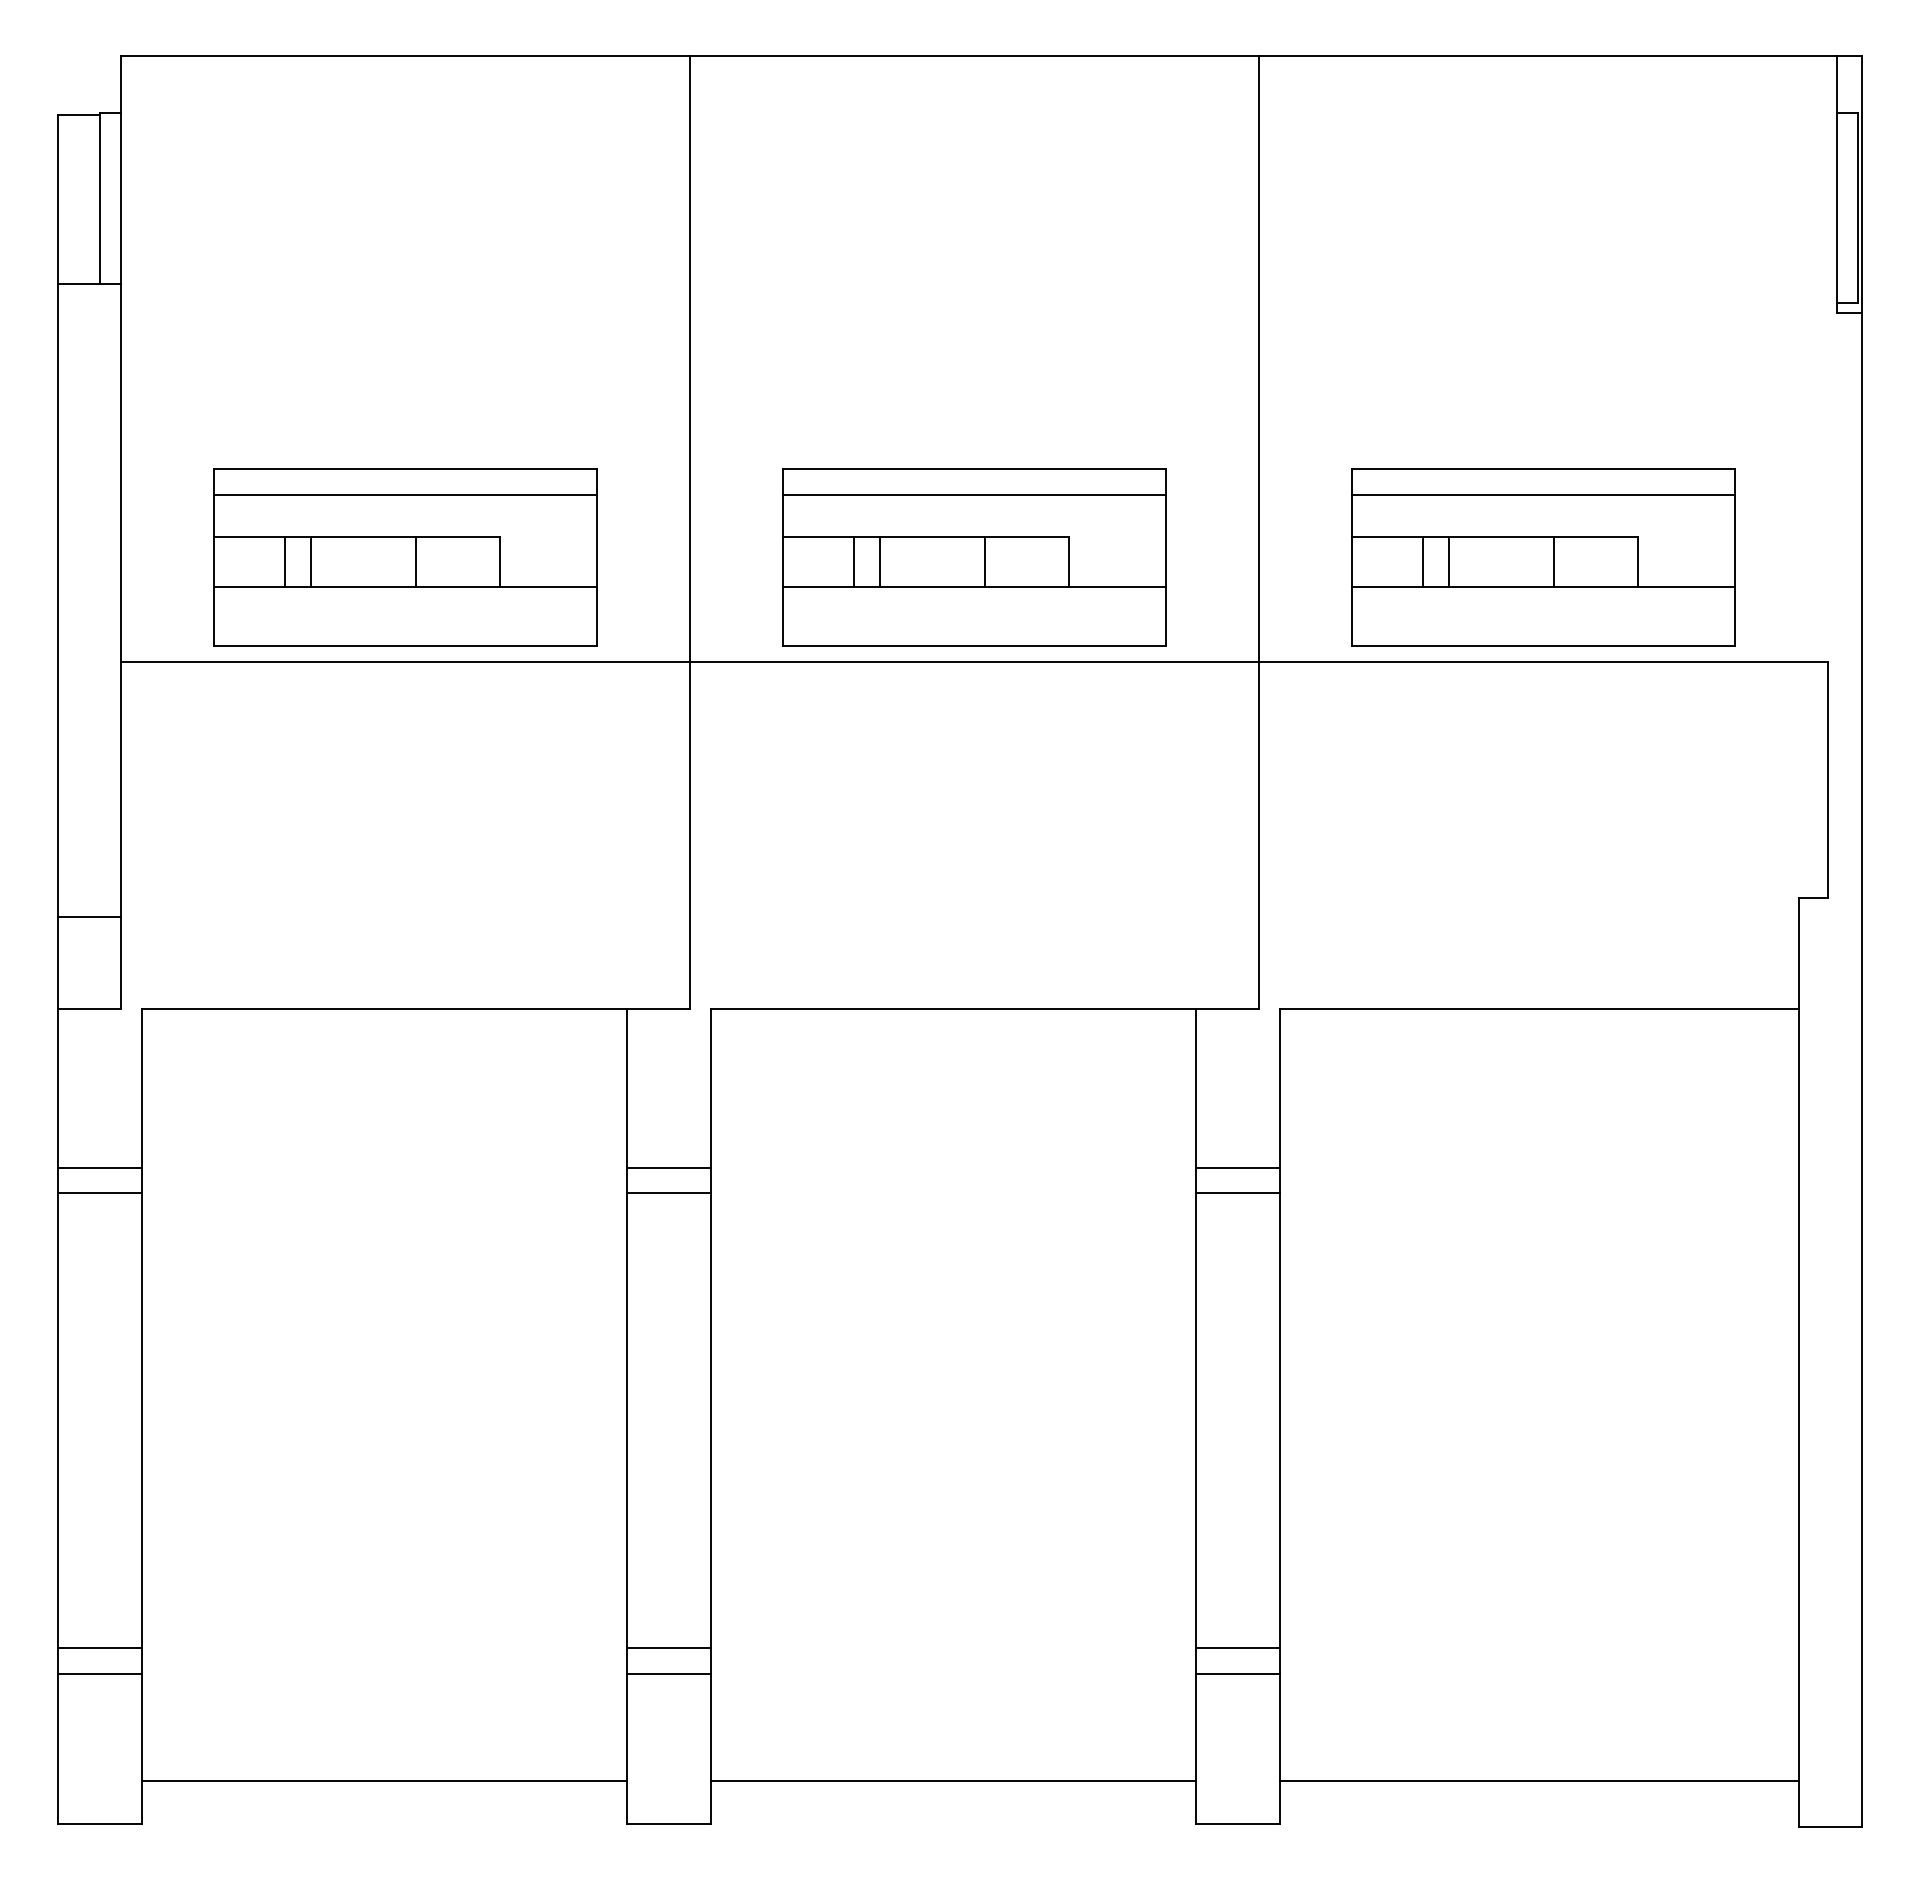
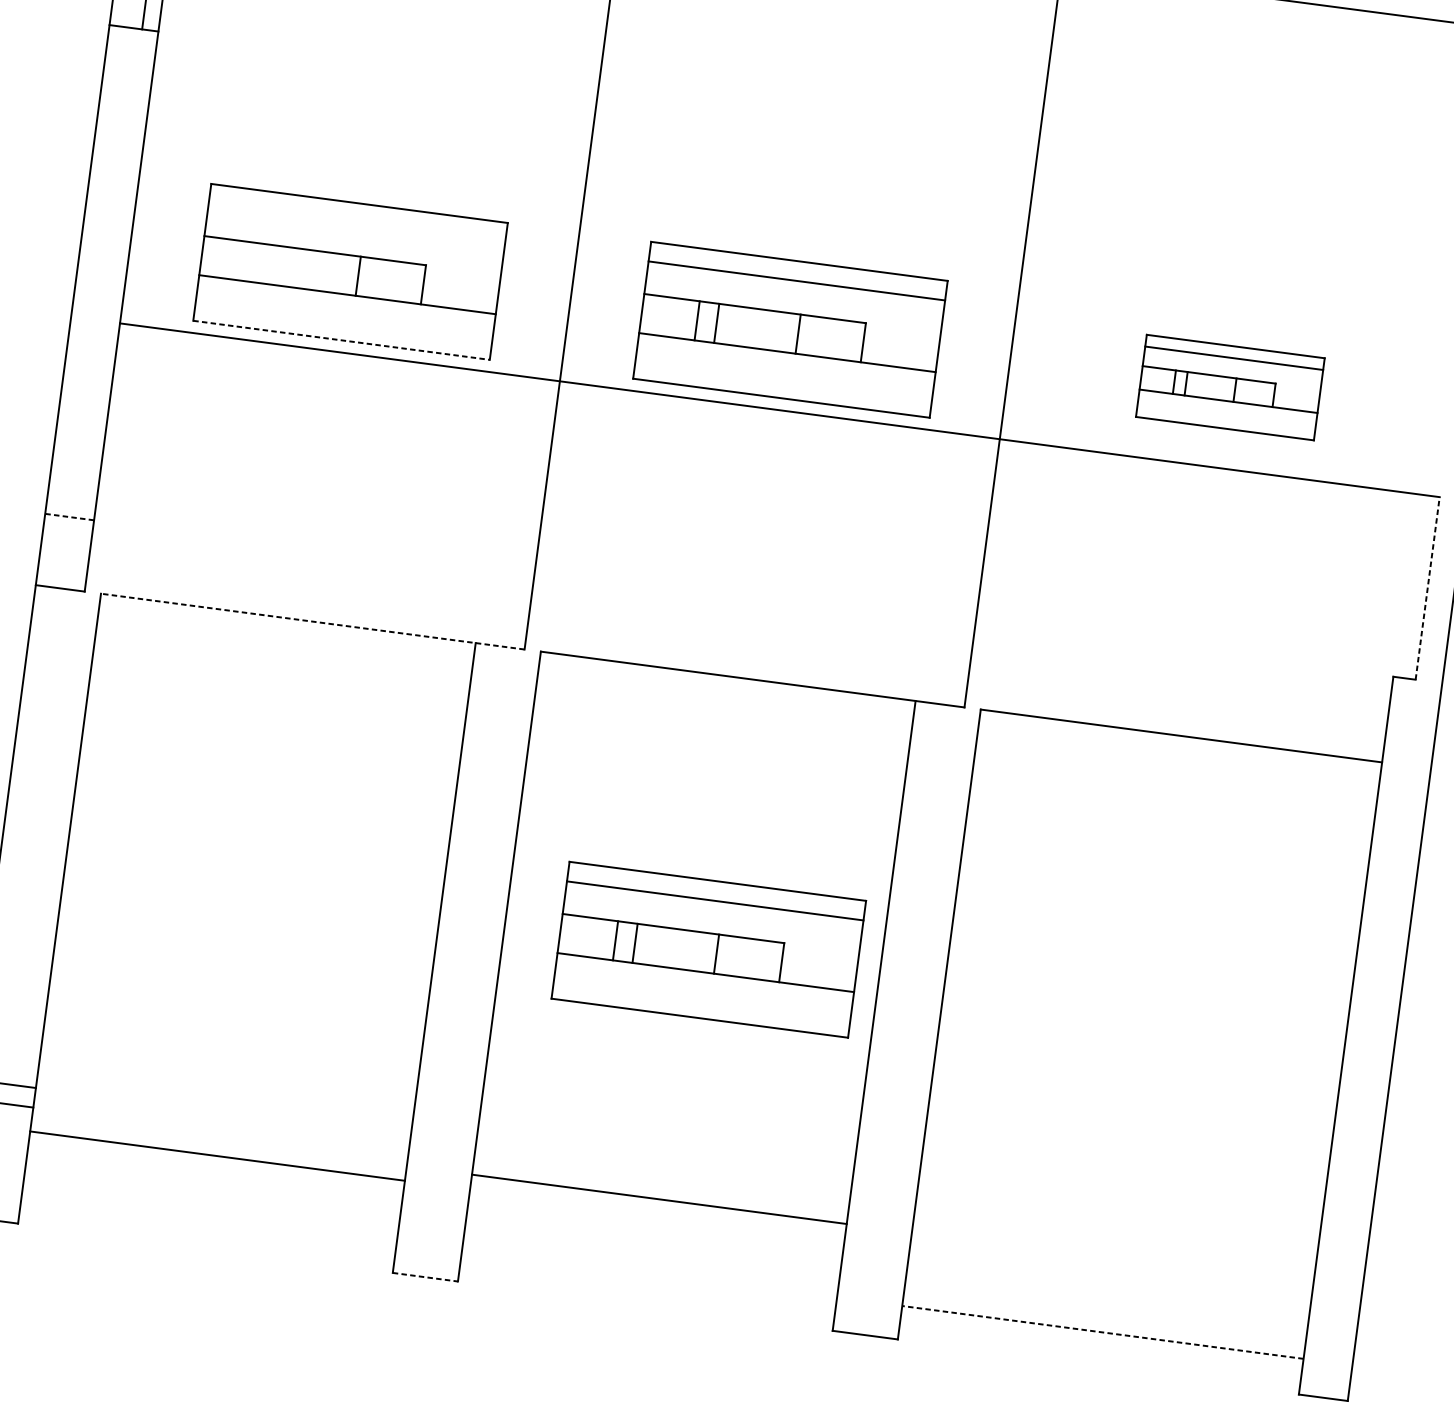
line: (405, 494) -> (357, 222), removed
part: (1543, 557) -> (1230, 387), size x0.6
line: (285, 561) -> (257, 262), removed
line: (310, 561) -> (276, 265), removed
line: (405, 646) -> (341, 340), solid -> dashed
line: (1827, 779) -> (1427, 587), solid -> dashed
line: (89, 916) -> (69, 516), solid -> dashed
line: (415, 1008) -> (312, 621), solid -> dashed
line: (99, 1167) -> (52, 712), removed
line: (668, 1167) -> (491, 769), removed
line: (1237, 1167) -> (931, 827), removed
line: (99, 1193) -> (49, 732), removed
line: (668, 1193) -> (489, 790), removed
line: (1237, 1193) -> (929, 847), removed
part: (974, 1359) -> (708, 949), added
line: (668, 1648) -> (442, 1141), removed
line: (1237, 1648) -> (882, 1199), removed
line: (668, 1673) -> (440, 1161), removed
line: (1237, 1673) -> (880, 1218), removed
line: (383, 1780) -> (216, 1156), moved
line: (952, 1780) -> (658, 1199), moved
line: (1539, 1780) -> (1102, 1332), solid -> dashed
line: (669, 1823) -> (425, 1277), solid -> dashed

